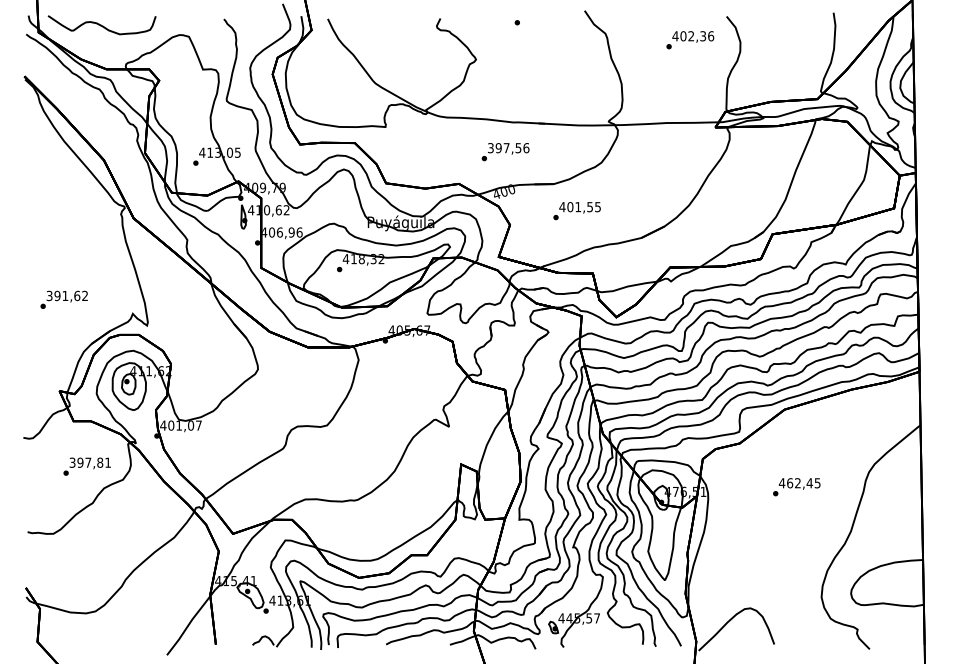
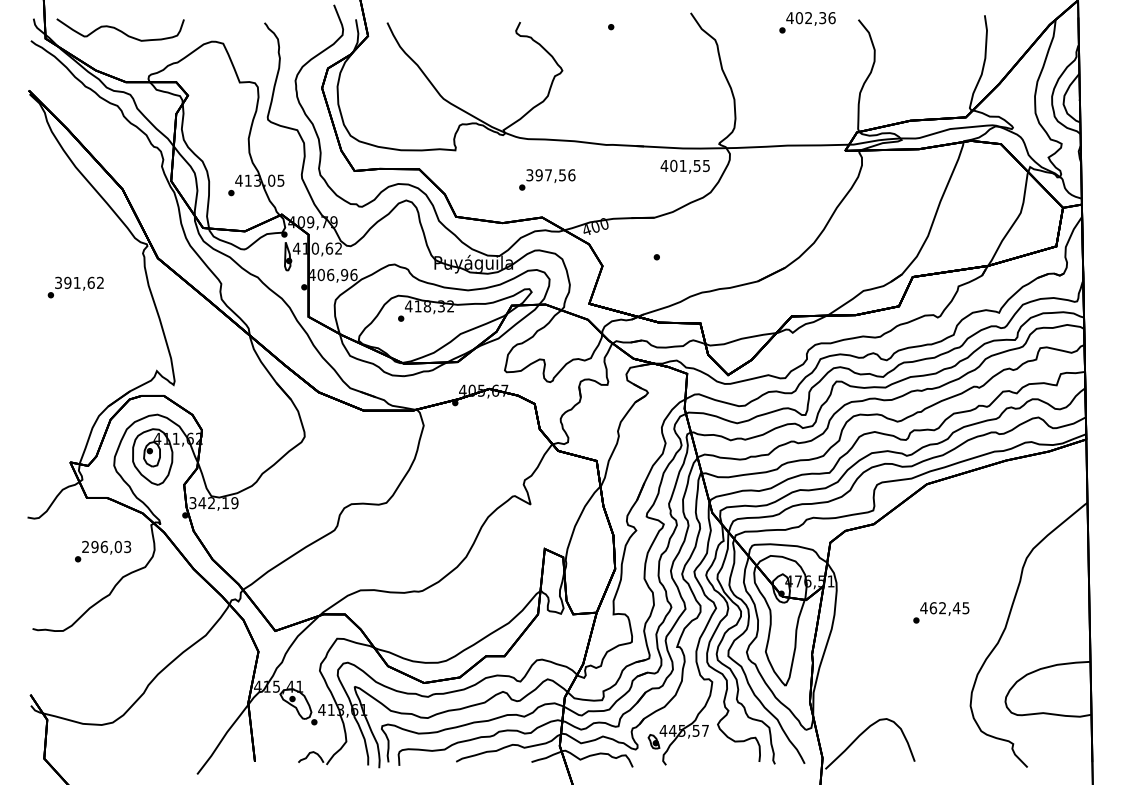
text: (690, 39) -> (807, 22), moved
text: (505, 151) -> (547, 179), moved
text: (579, 207) -> (684, 166), moved
text: (63, 299) -> (75, 287), moved
text: (180, 425) -> (213, 503), 401,07 -> 342,19
text: (90, 462) -> (106, 546), 397,81 -> 296,03
text: (796, 486) -> (941, 612), moved

